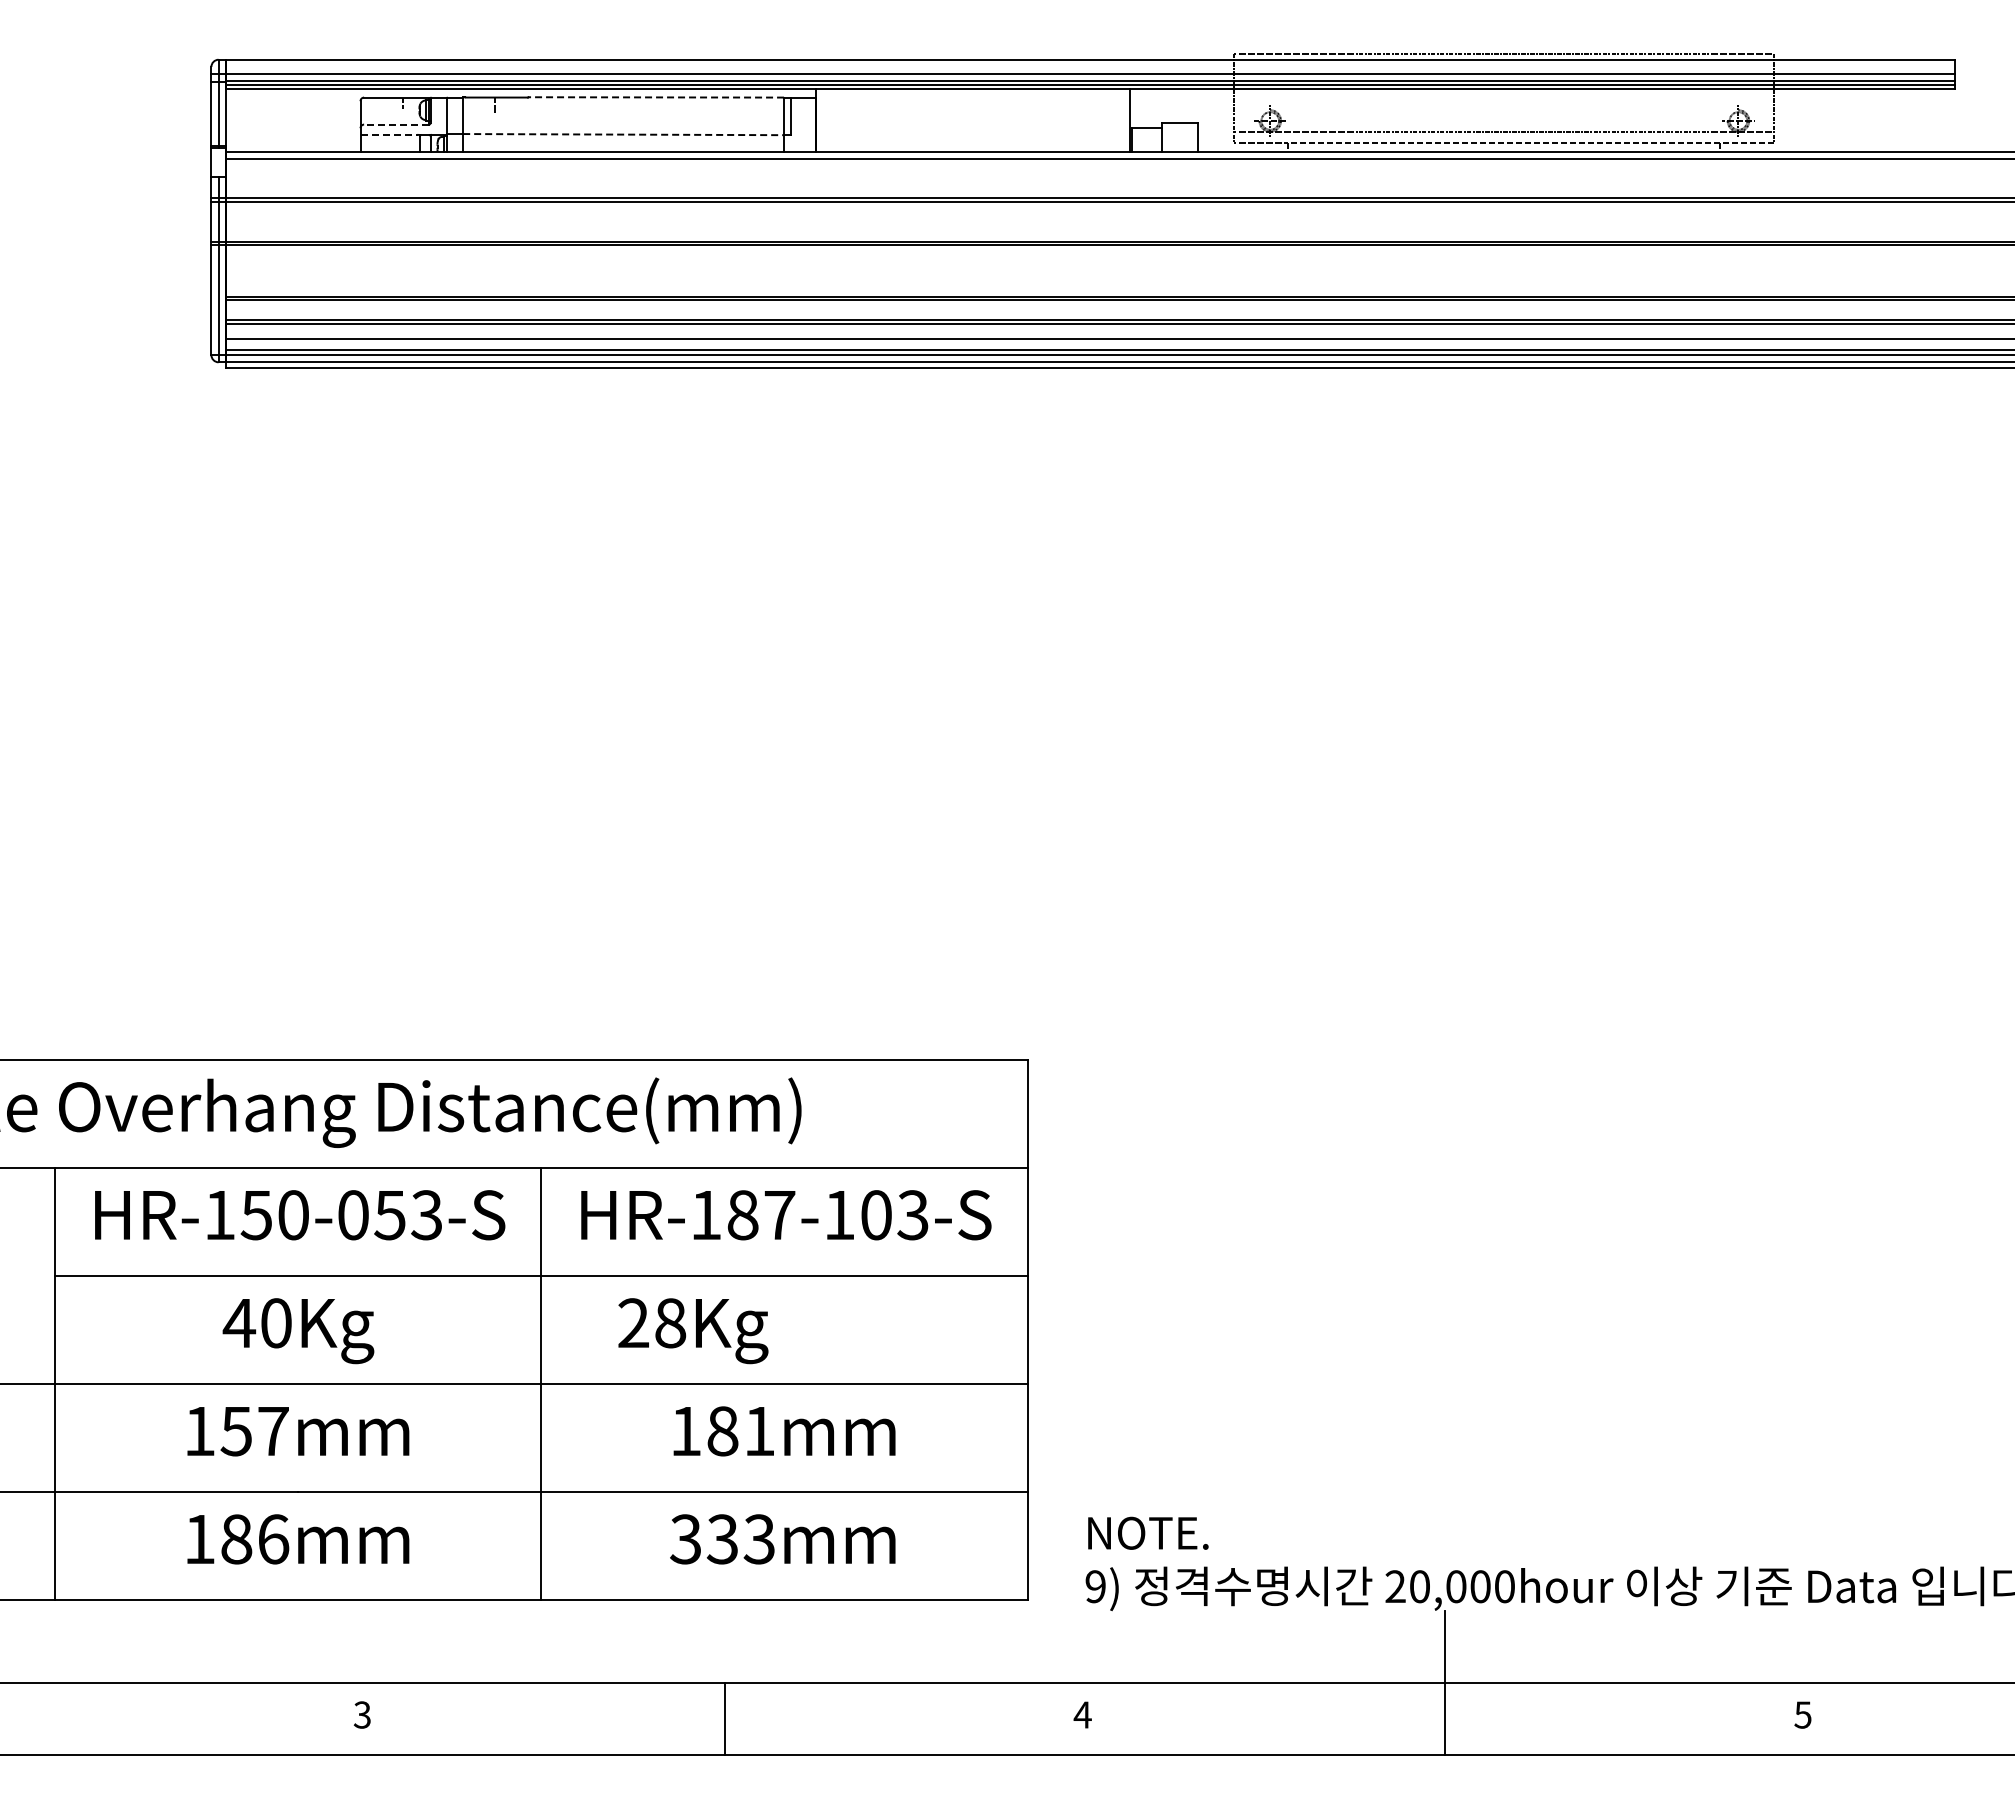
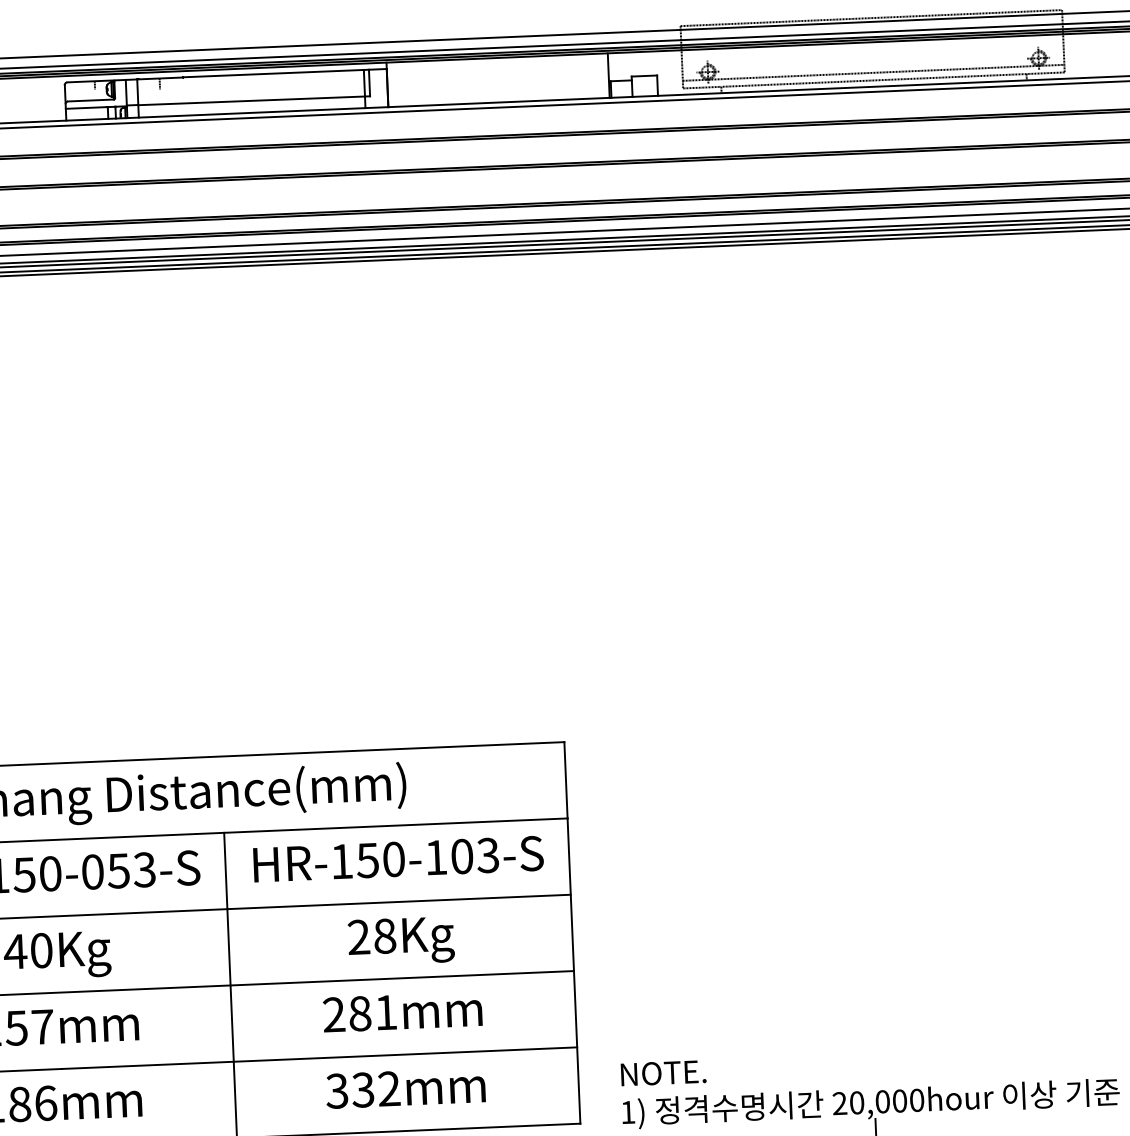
line: (656, 97) -> (273, 73), dashed -> solid
line: (396, 124) -> (90, 100), dashed -> solid
line: (389, 134) -> (86, 107), dashed -> solid
line: (624, 134) -> (252, 100), dashed -> solid
text: (761, 1215) -> (381, 860), HR-187-103-S -> HR-150-103-S
text: (693, 1331) -> (401, 941), moved
text: (685, 1430) -> (333, 1014), 181mm -> 281mm
text: (758, 1539) -> (388, 1089), 333mm -> 332mm
text: (1095, 1586) -> (627, 1112), 9) -> 1)

